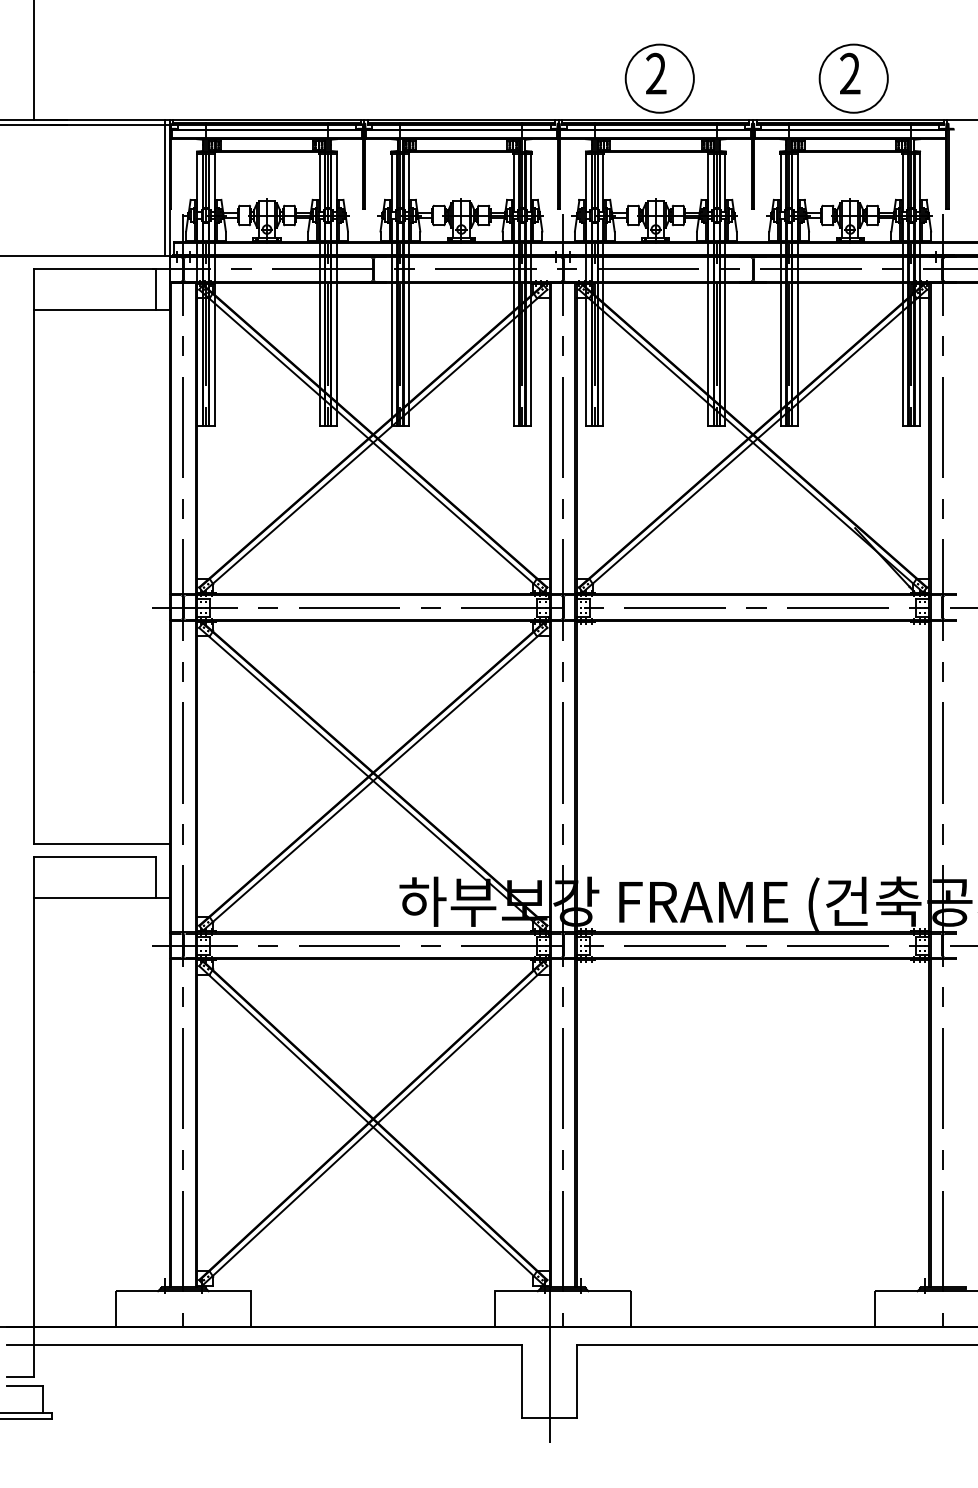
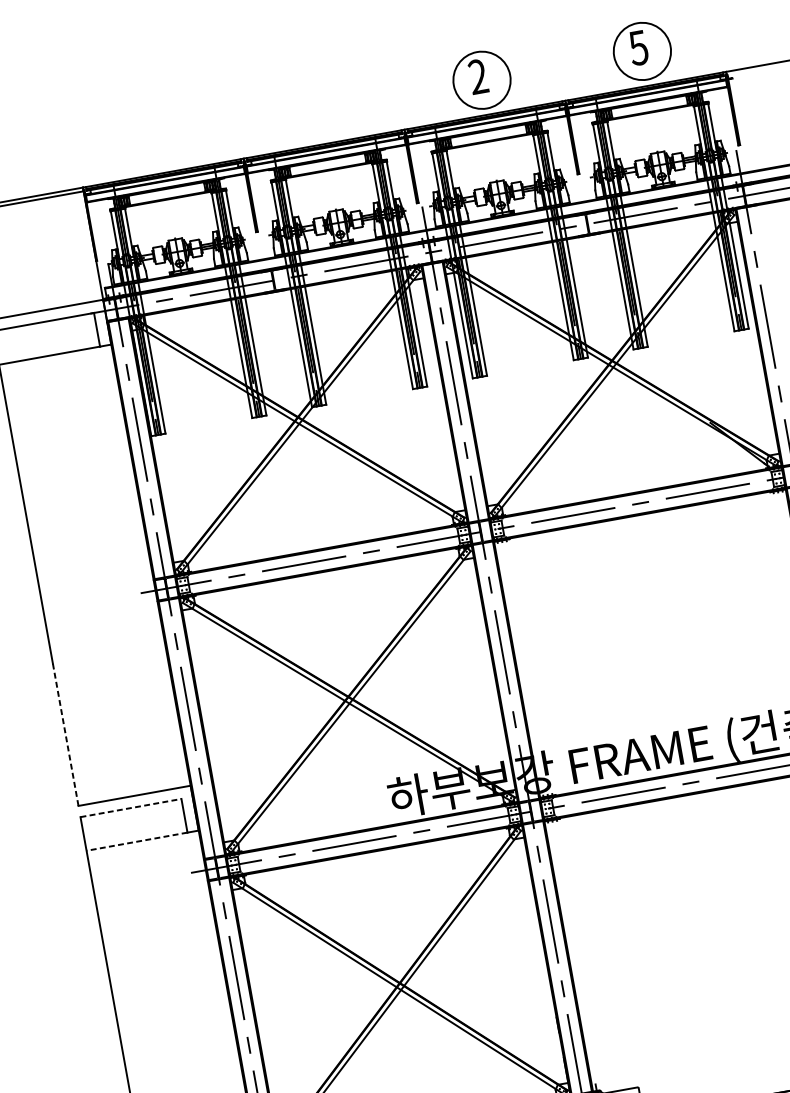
text: (849, 73) -> (638, 47), 2 -> 5
line: (165, 187) -> (89, 243), removed
line: (34, 757) -> (65, 734), solid -> dashed
line: (95, 857) -> (131, 808), solid -> dashed
line: (94, 897) -> (136, 841), solid -> dashed

